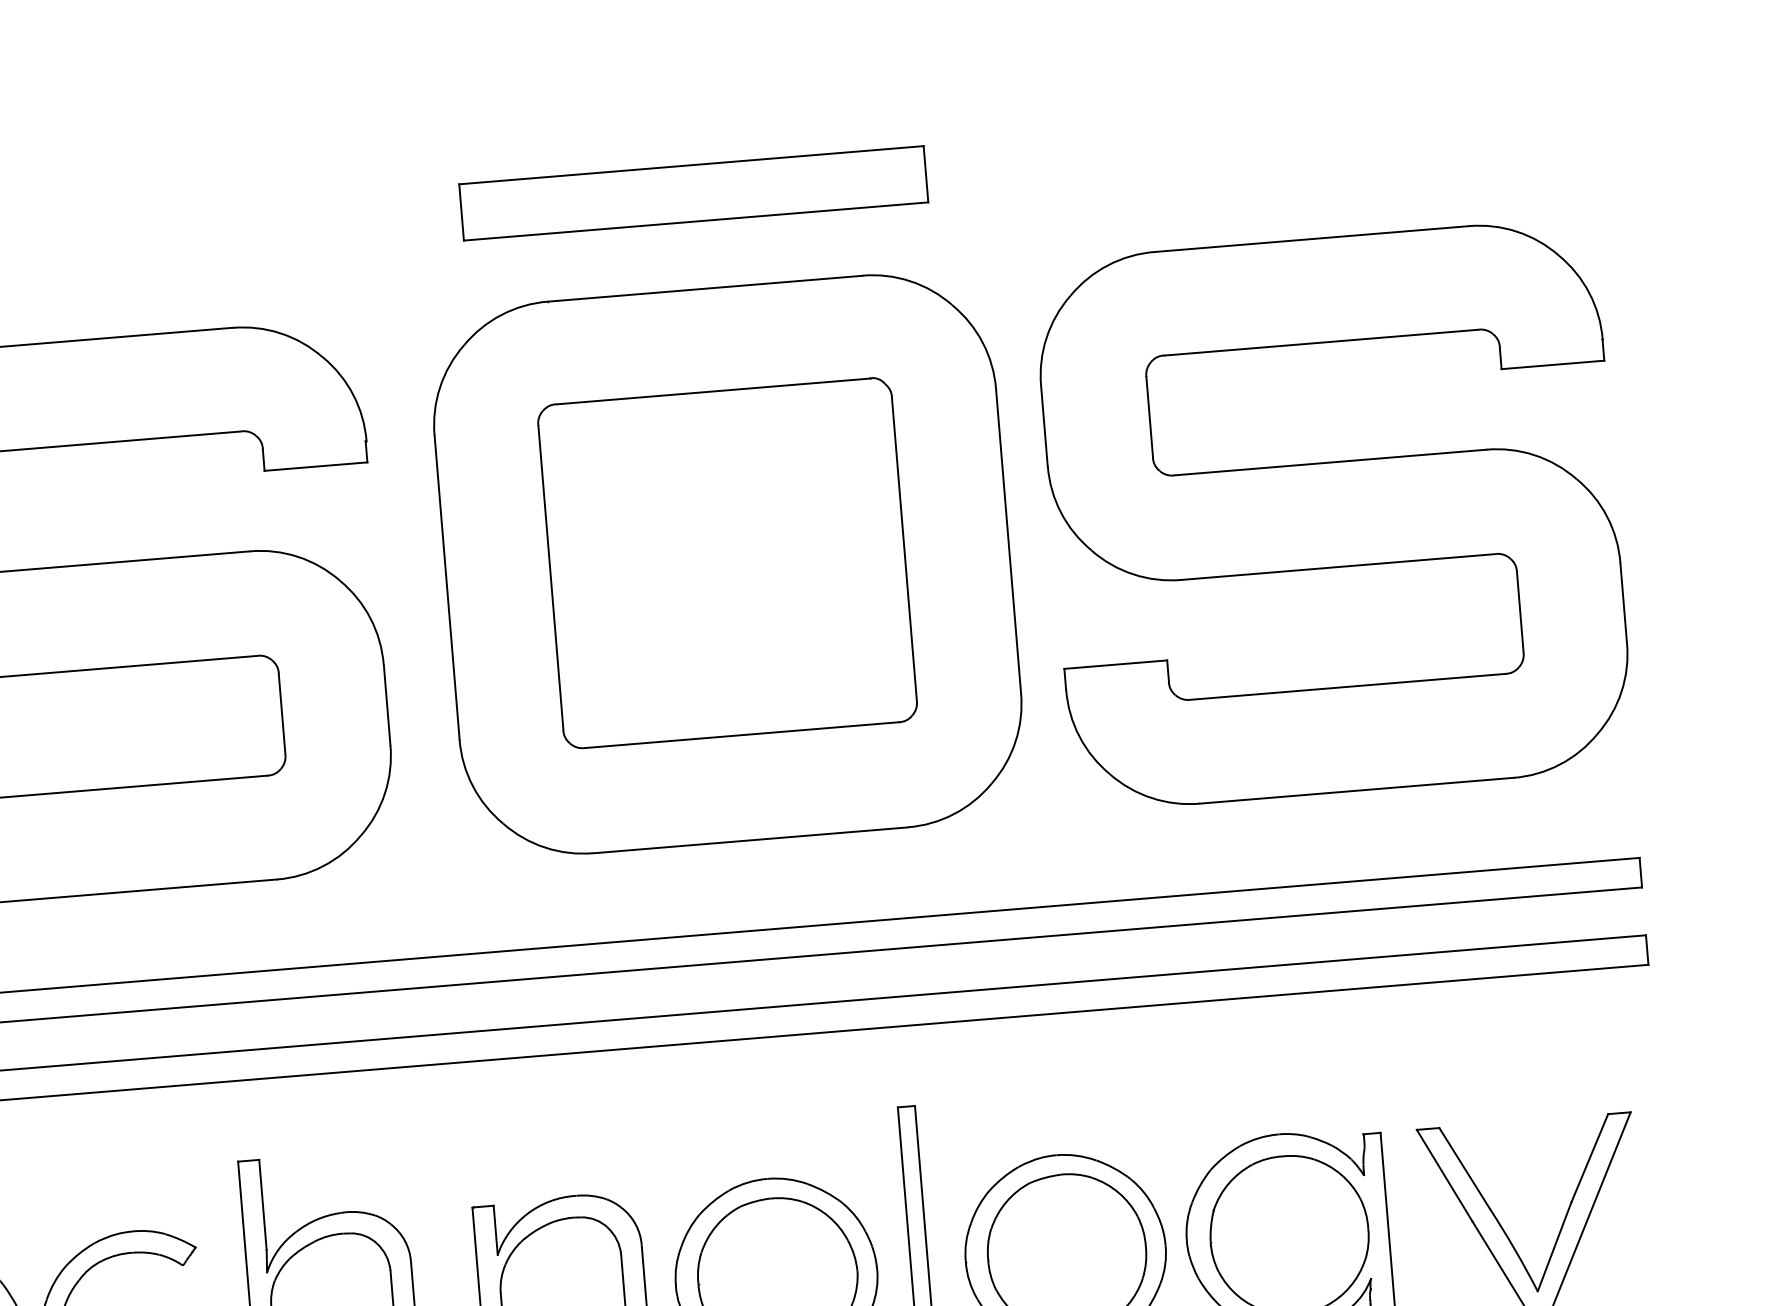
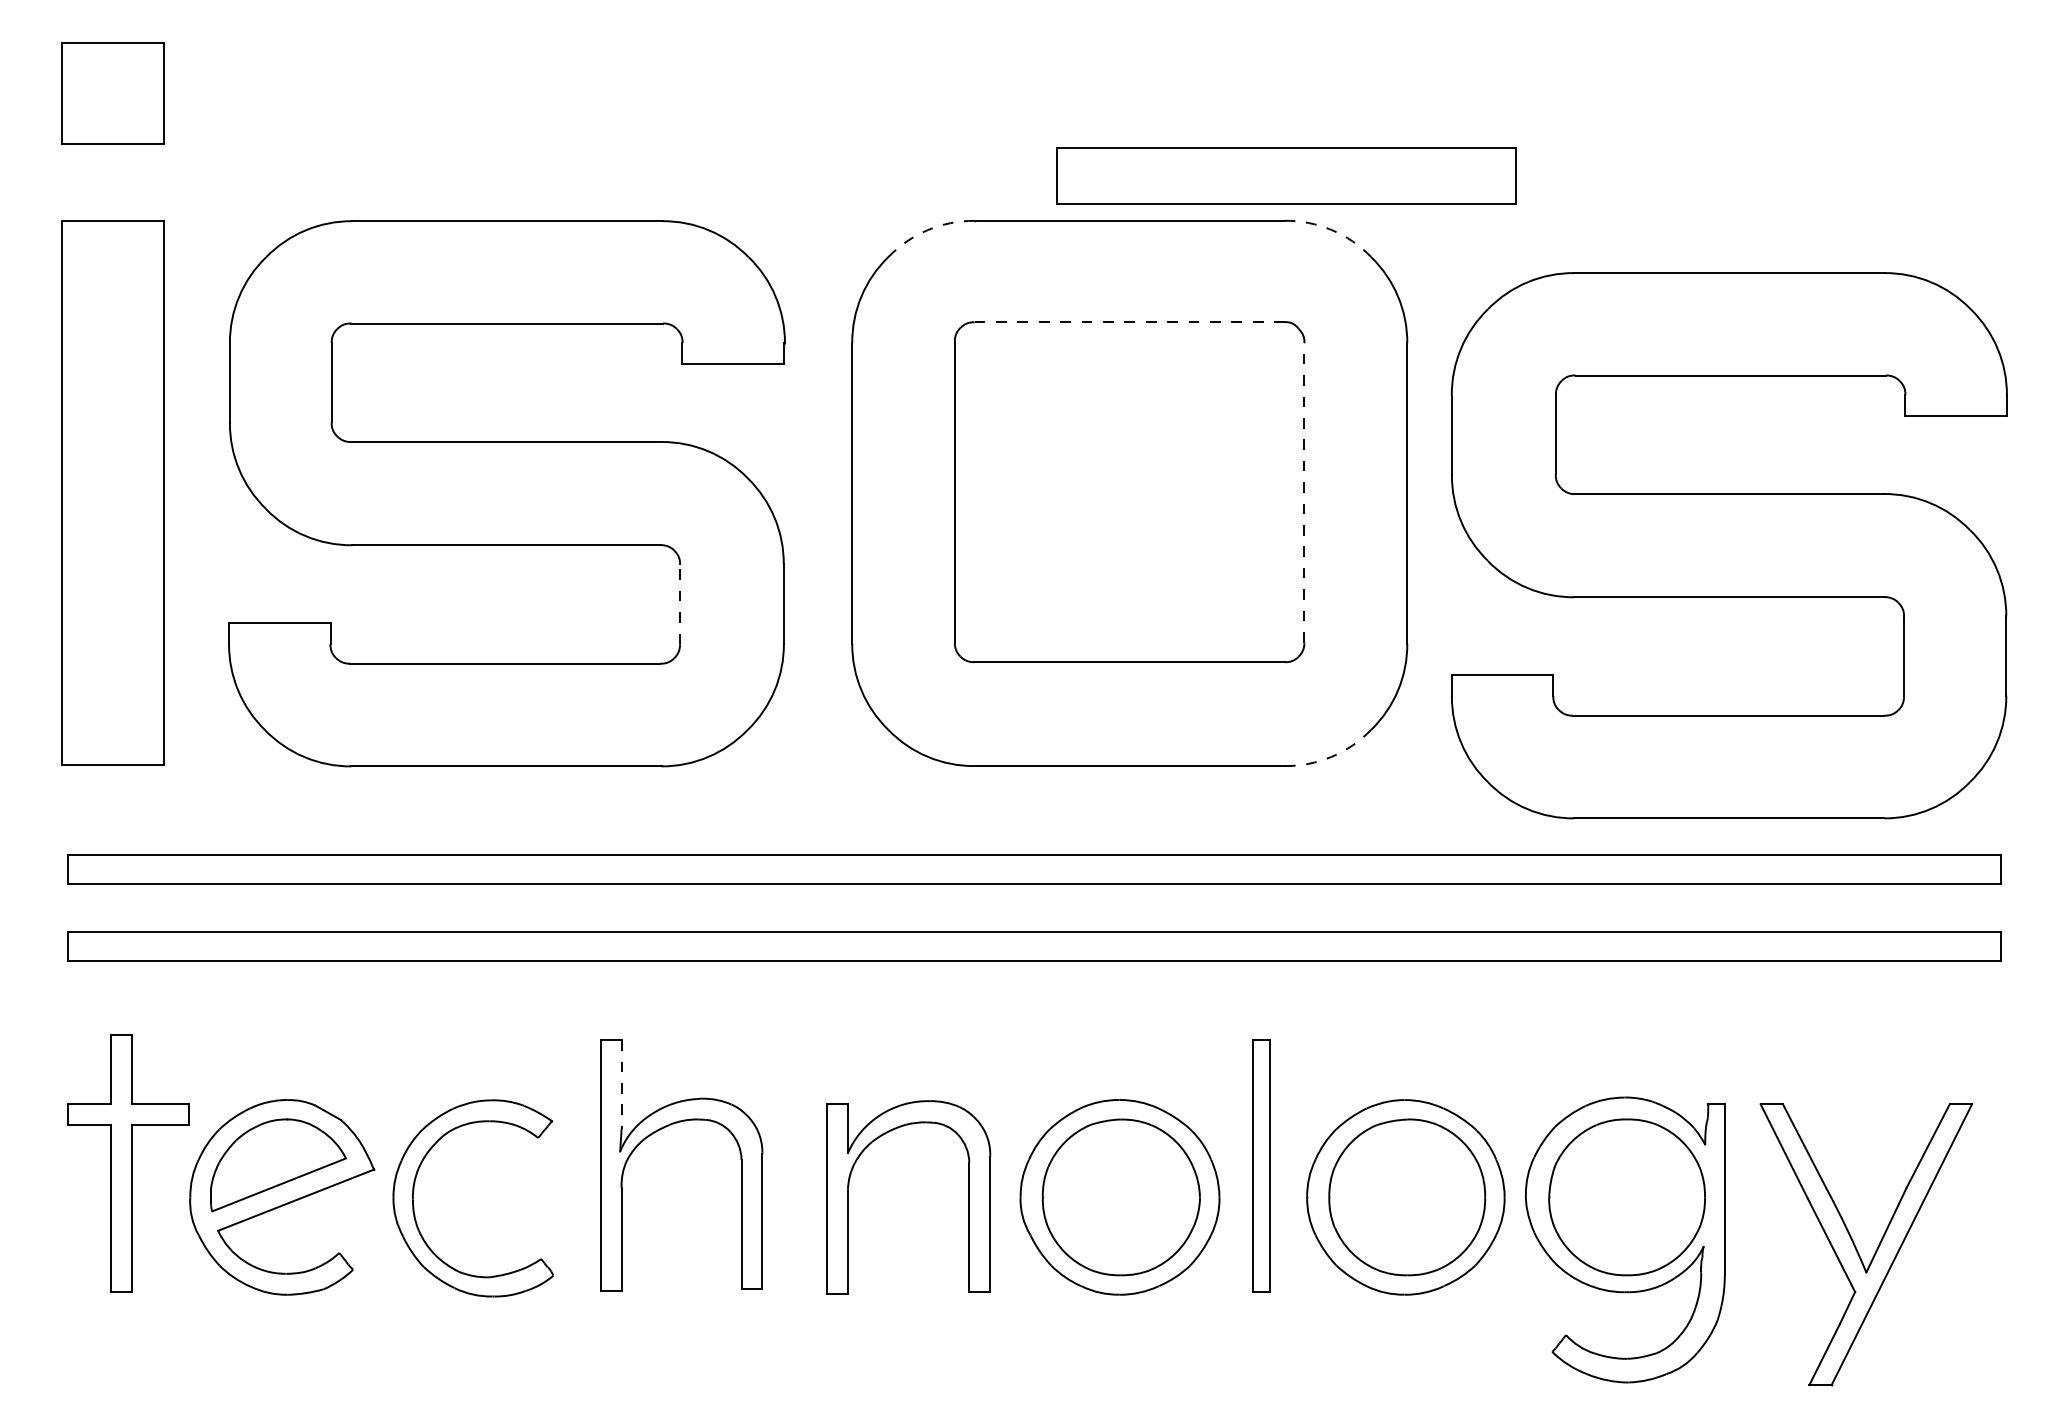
part: (693, 192) -> (1286, 175), moved
arc: (910, 281) -> (1331, 230), solid -> dashed
arc: (501, 315) -> (927, 230), solid -> dashed
line: (713, 391) -> (1129, 322), solid -> dashed
part: (1333, 514) -> (1728, 545), moved
line: (904, 548) -> (1304, 492), solid -> dashed
line: (282, 714) -> (680, 604), solid -> dashed
arc: (953, 813) -> (1331, 756), solid -> dashed
line: (262, 1204) -> (621, 1084), solid -> dashed

